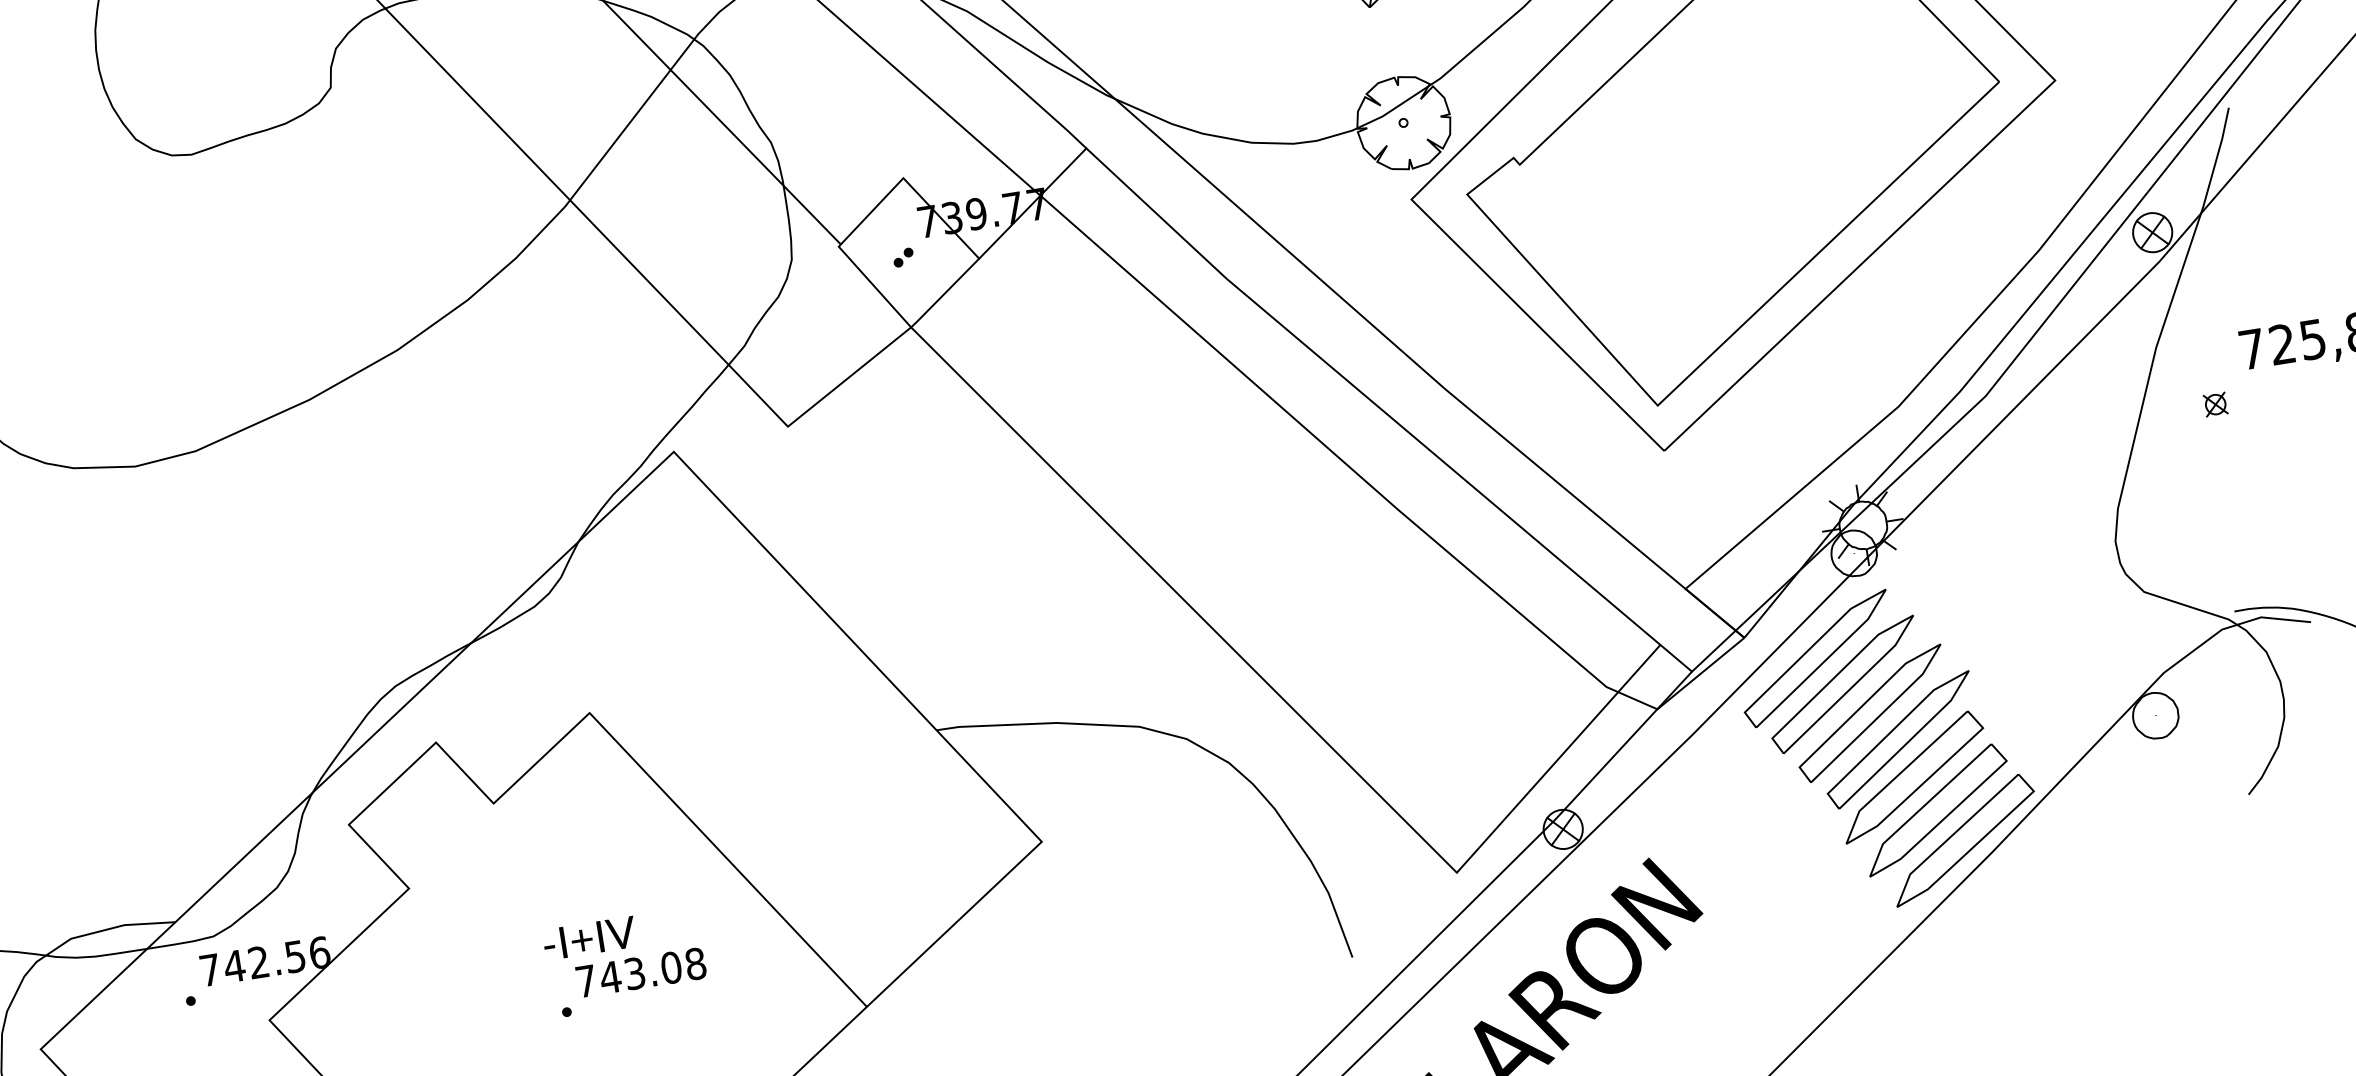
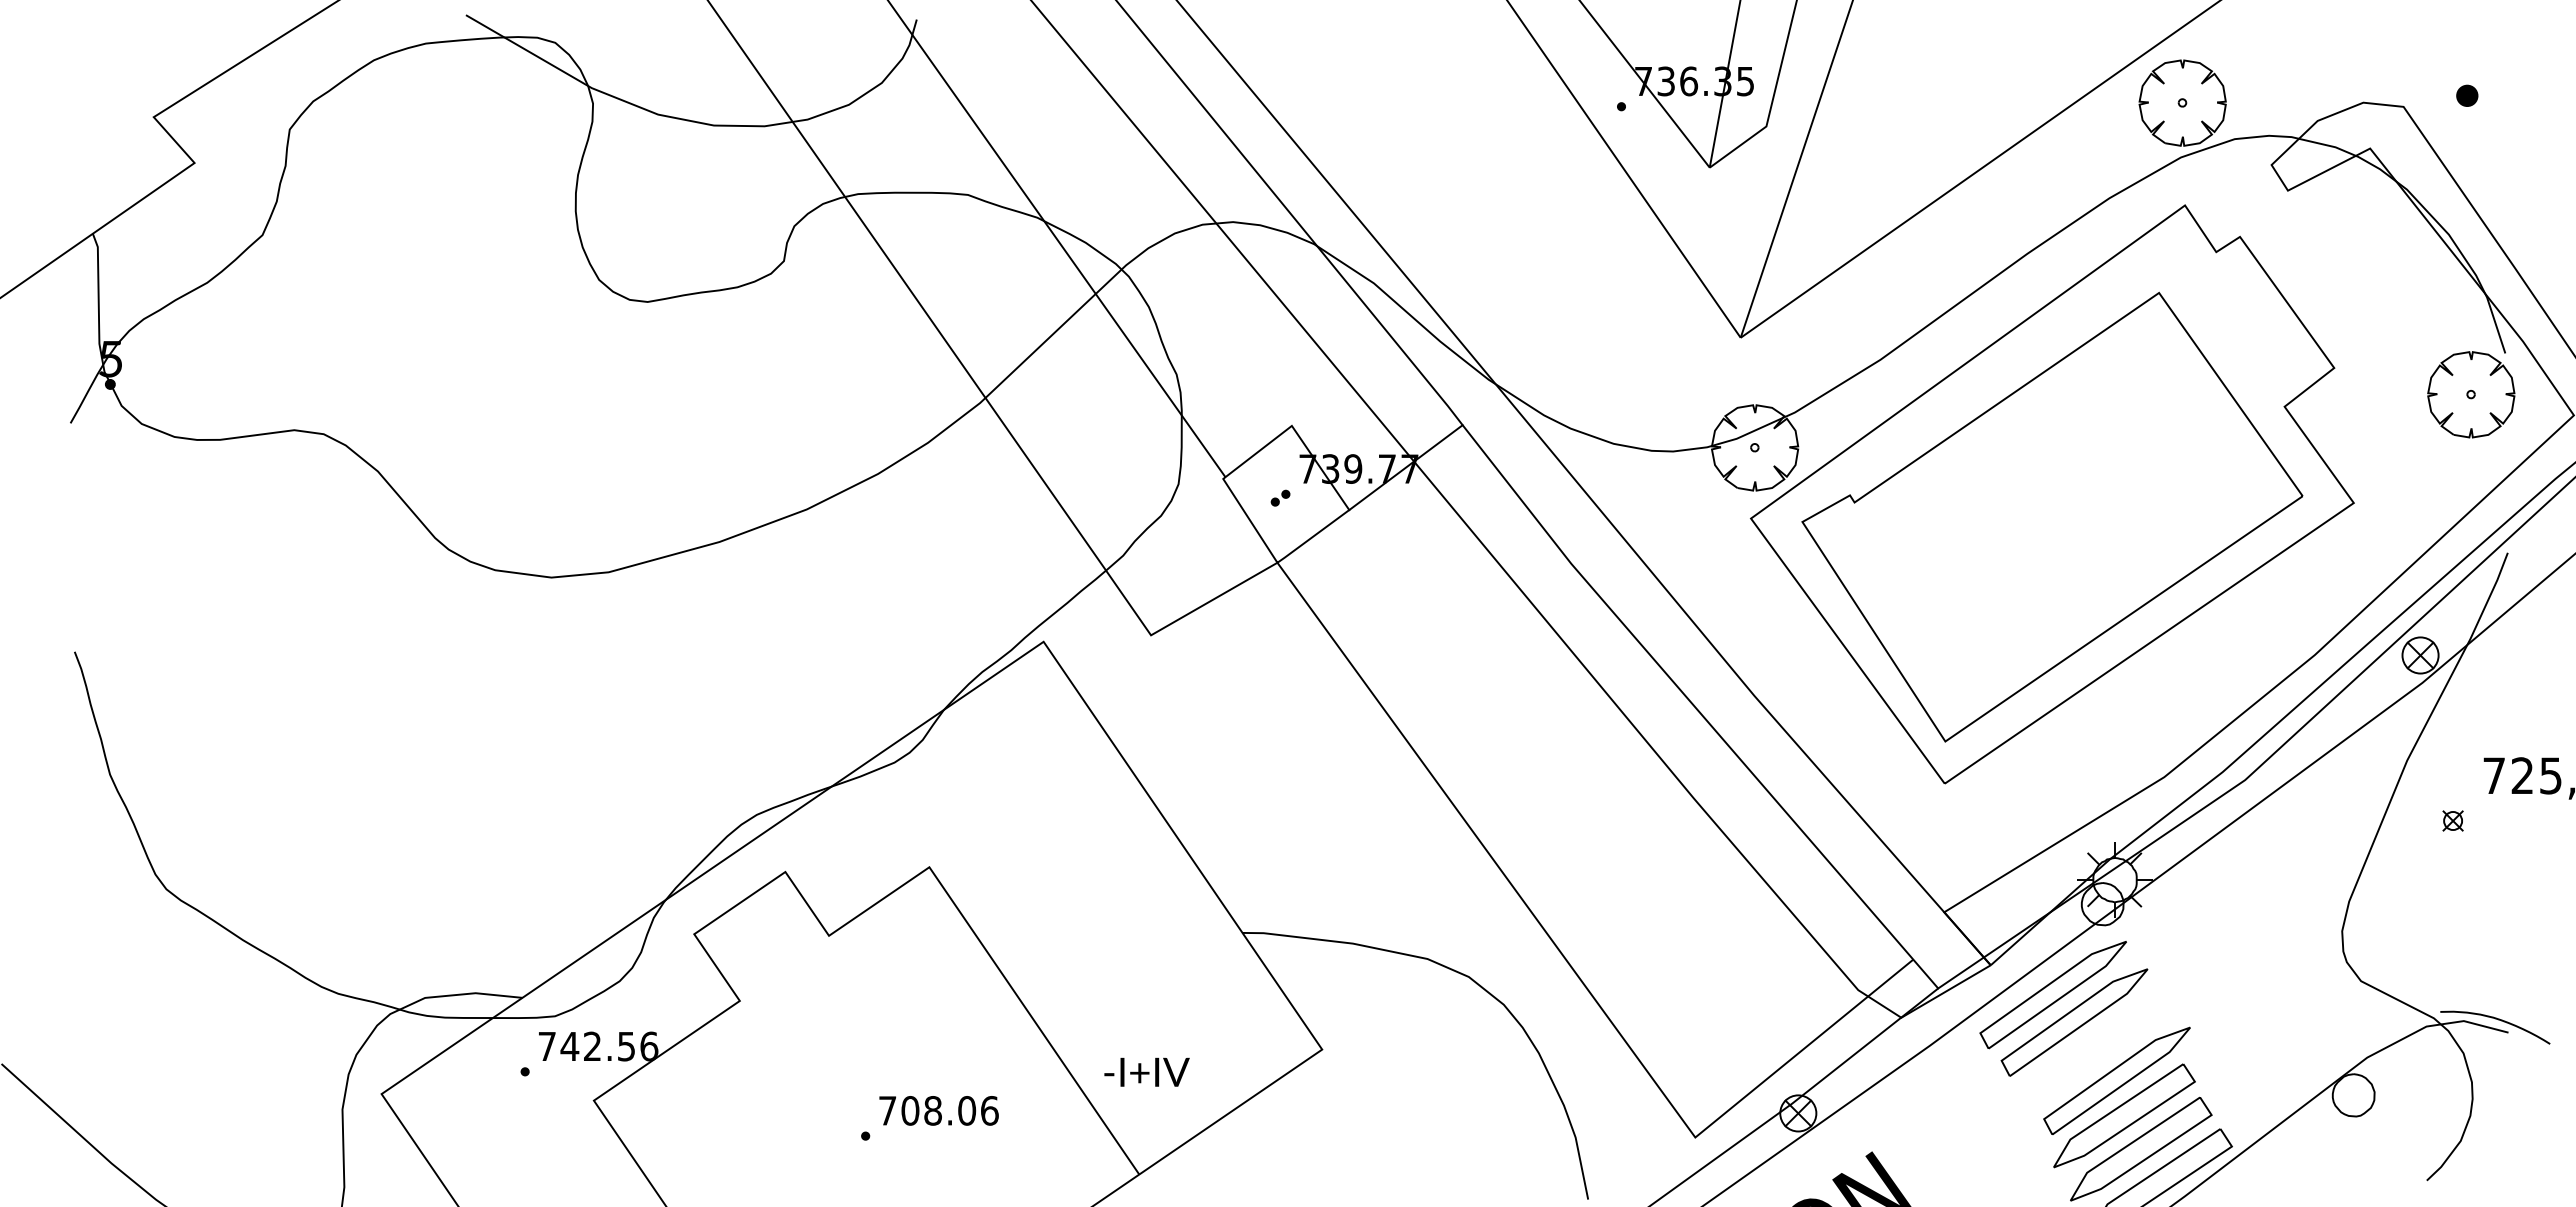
part: (1870, 713) -> (2094, 1052), removed
text: (589, 937) -> (1146, 1071), moved
text: (652, 970) -> (949, 1110), 743.08 -> 708.06

